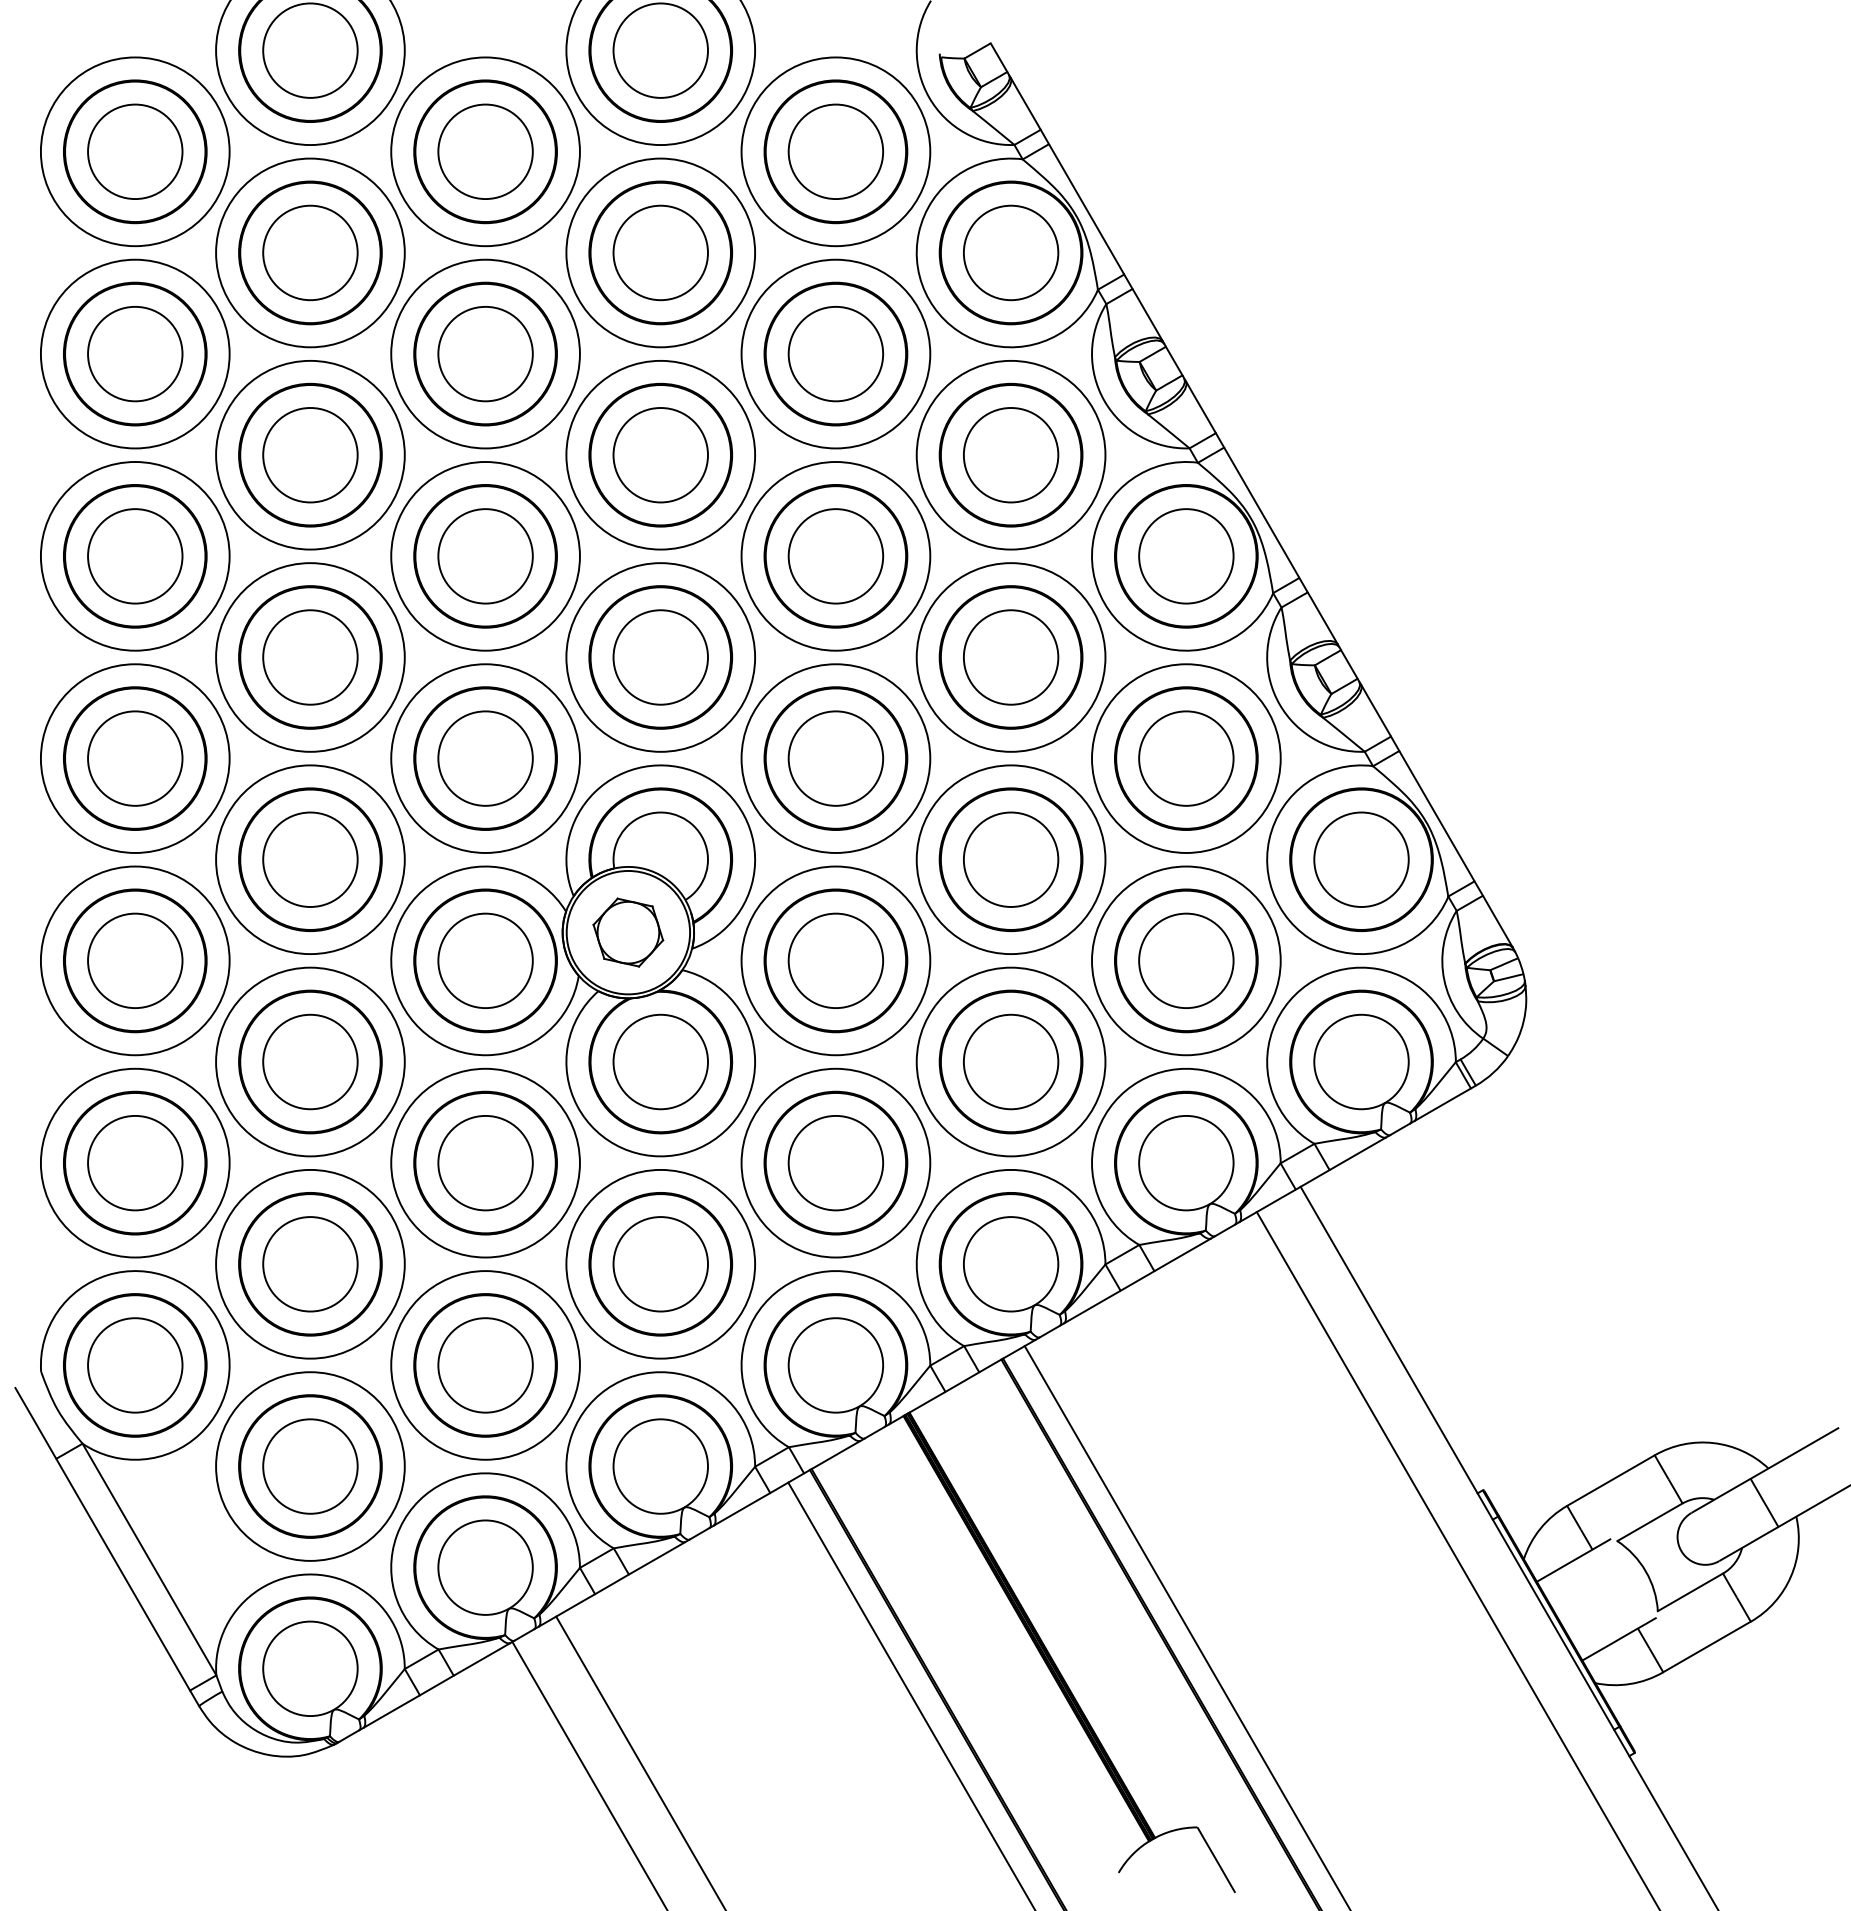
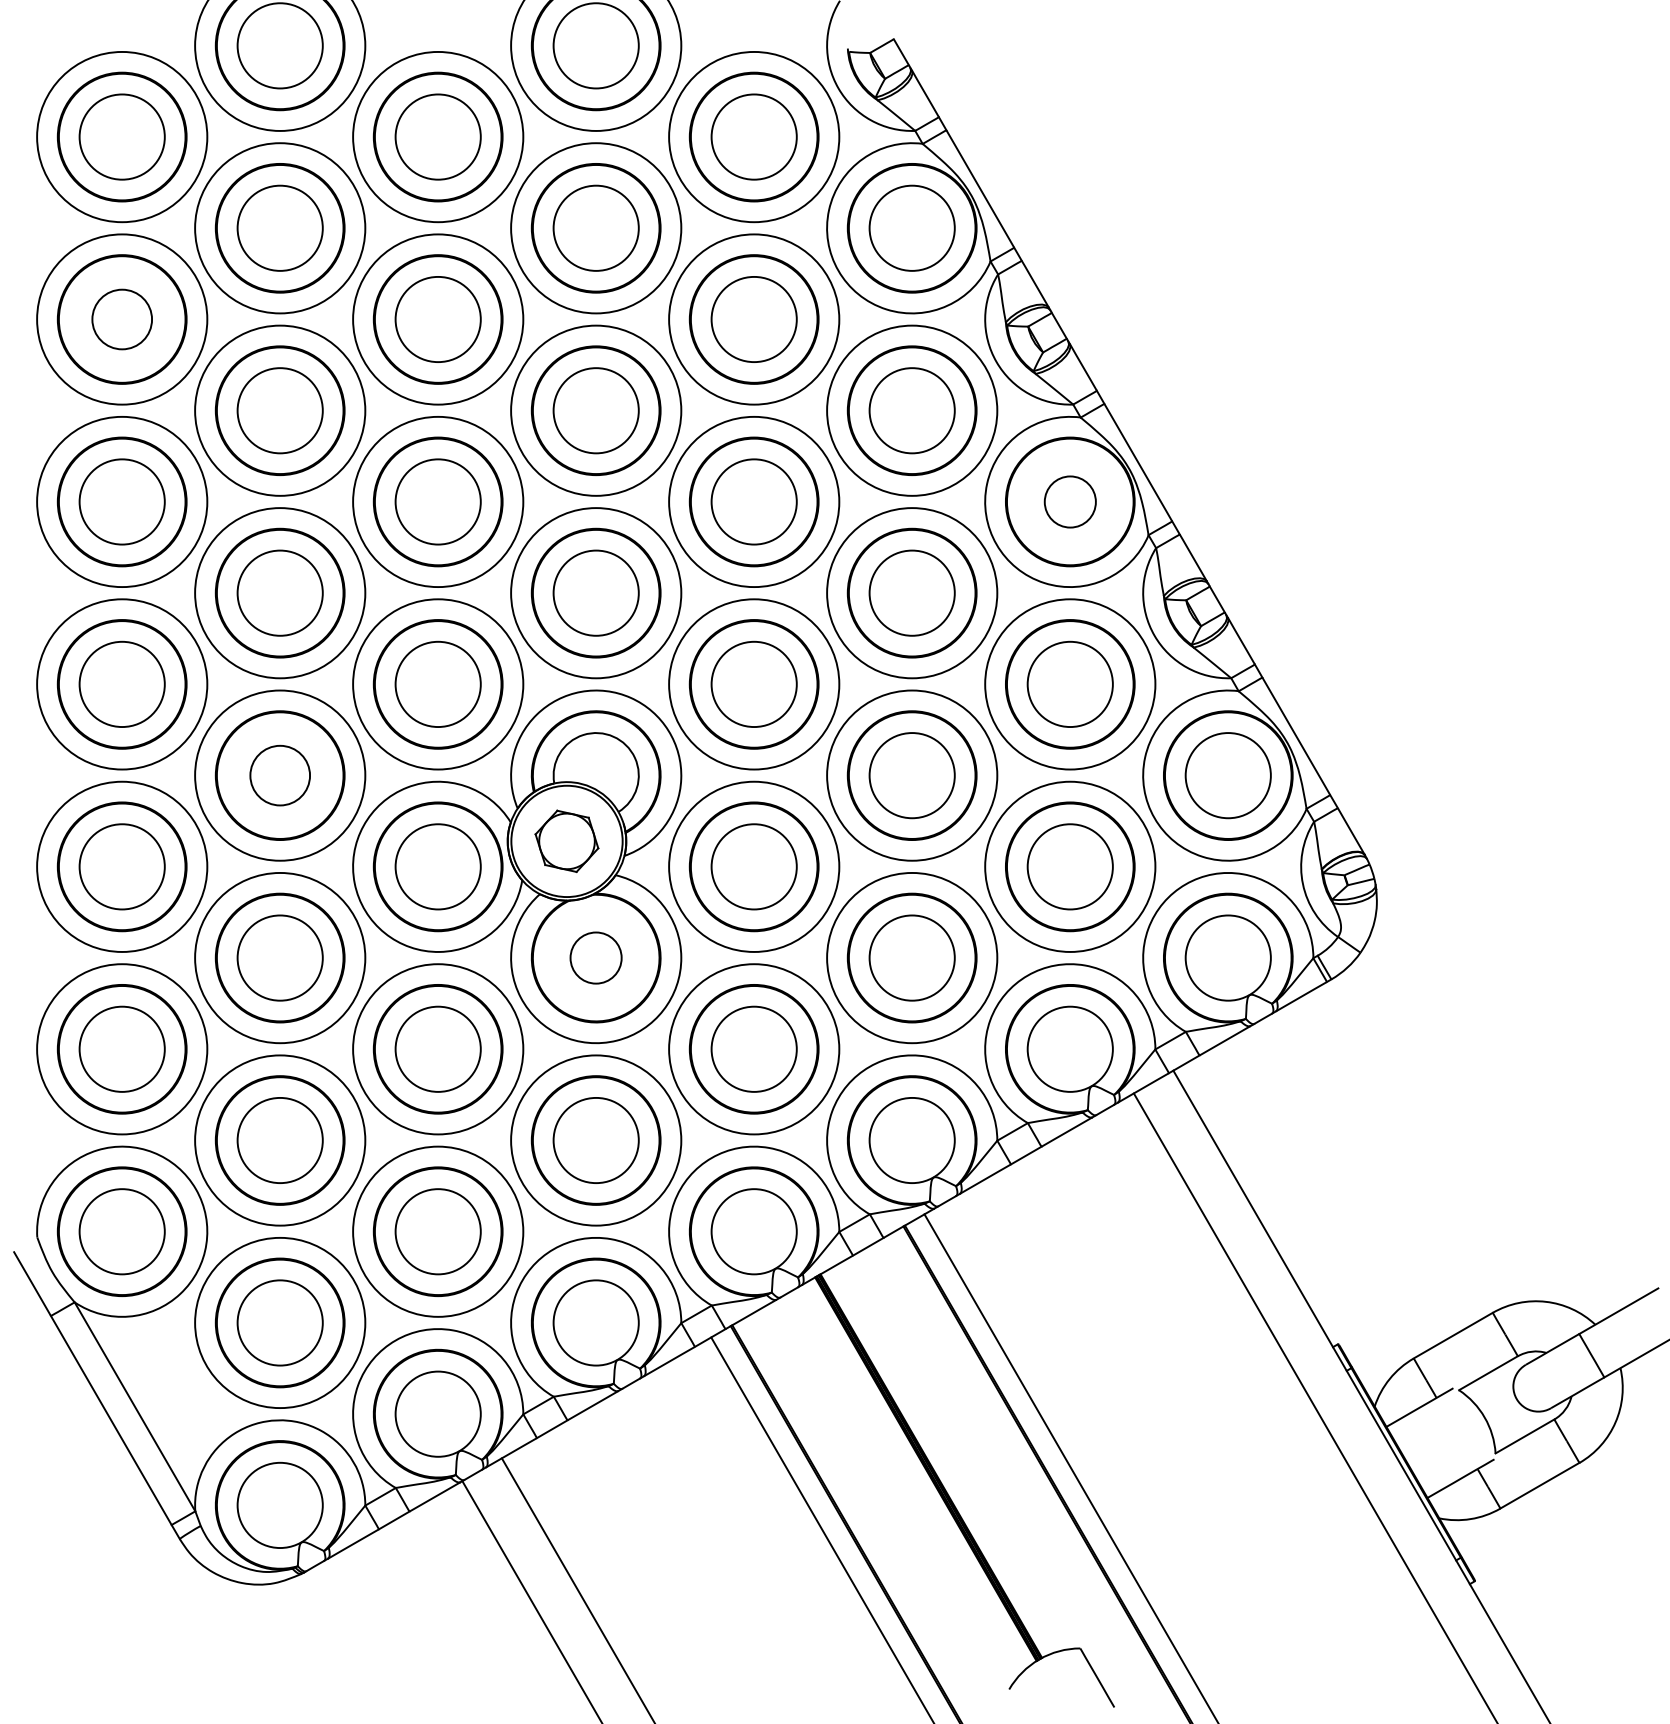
circle: (135, 353) -> (122, 318), size x0.7
circle: (1186, 556) -> (1070, 502), size x0.6
circle: (310, 859) -> (280, 775), size x0.7
circle: (660, 1061) -> (595, 957), size x0.6

